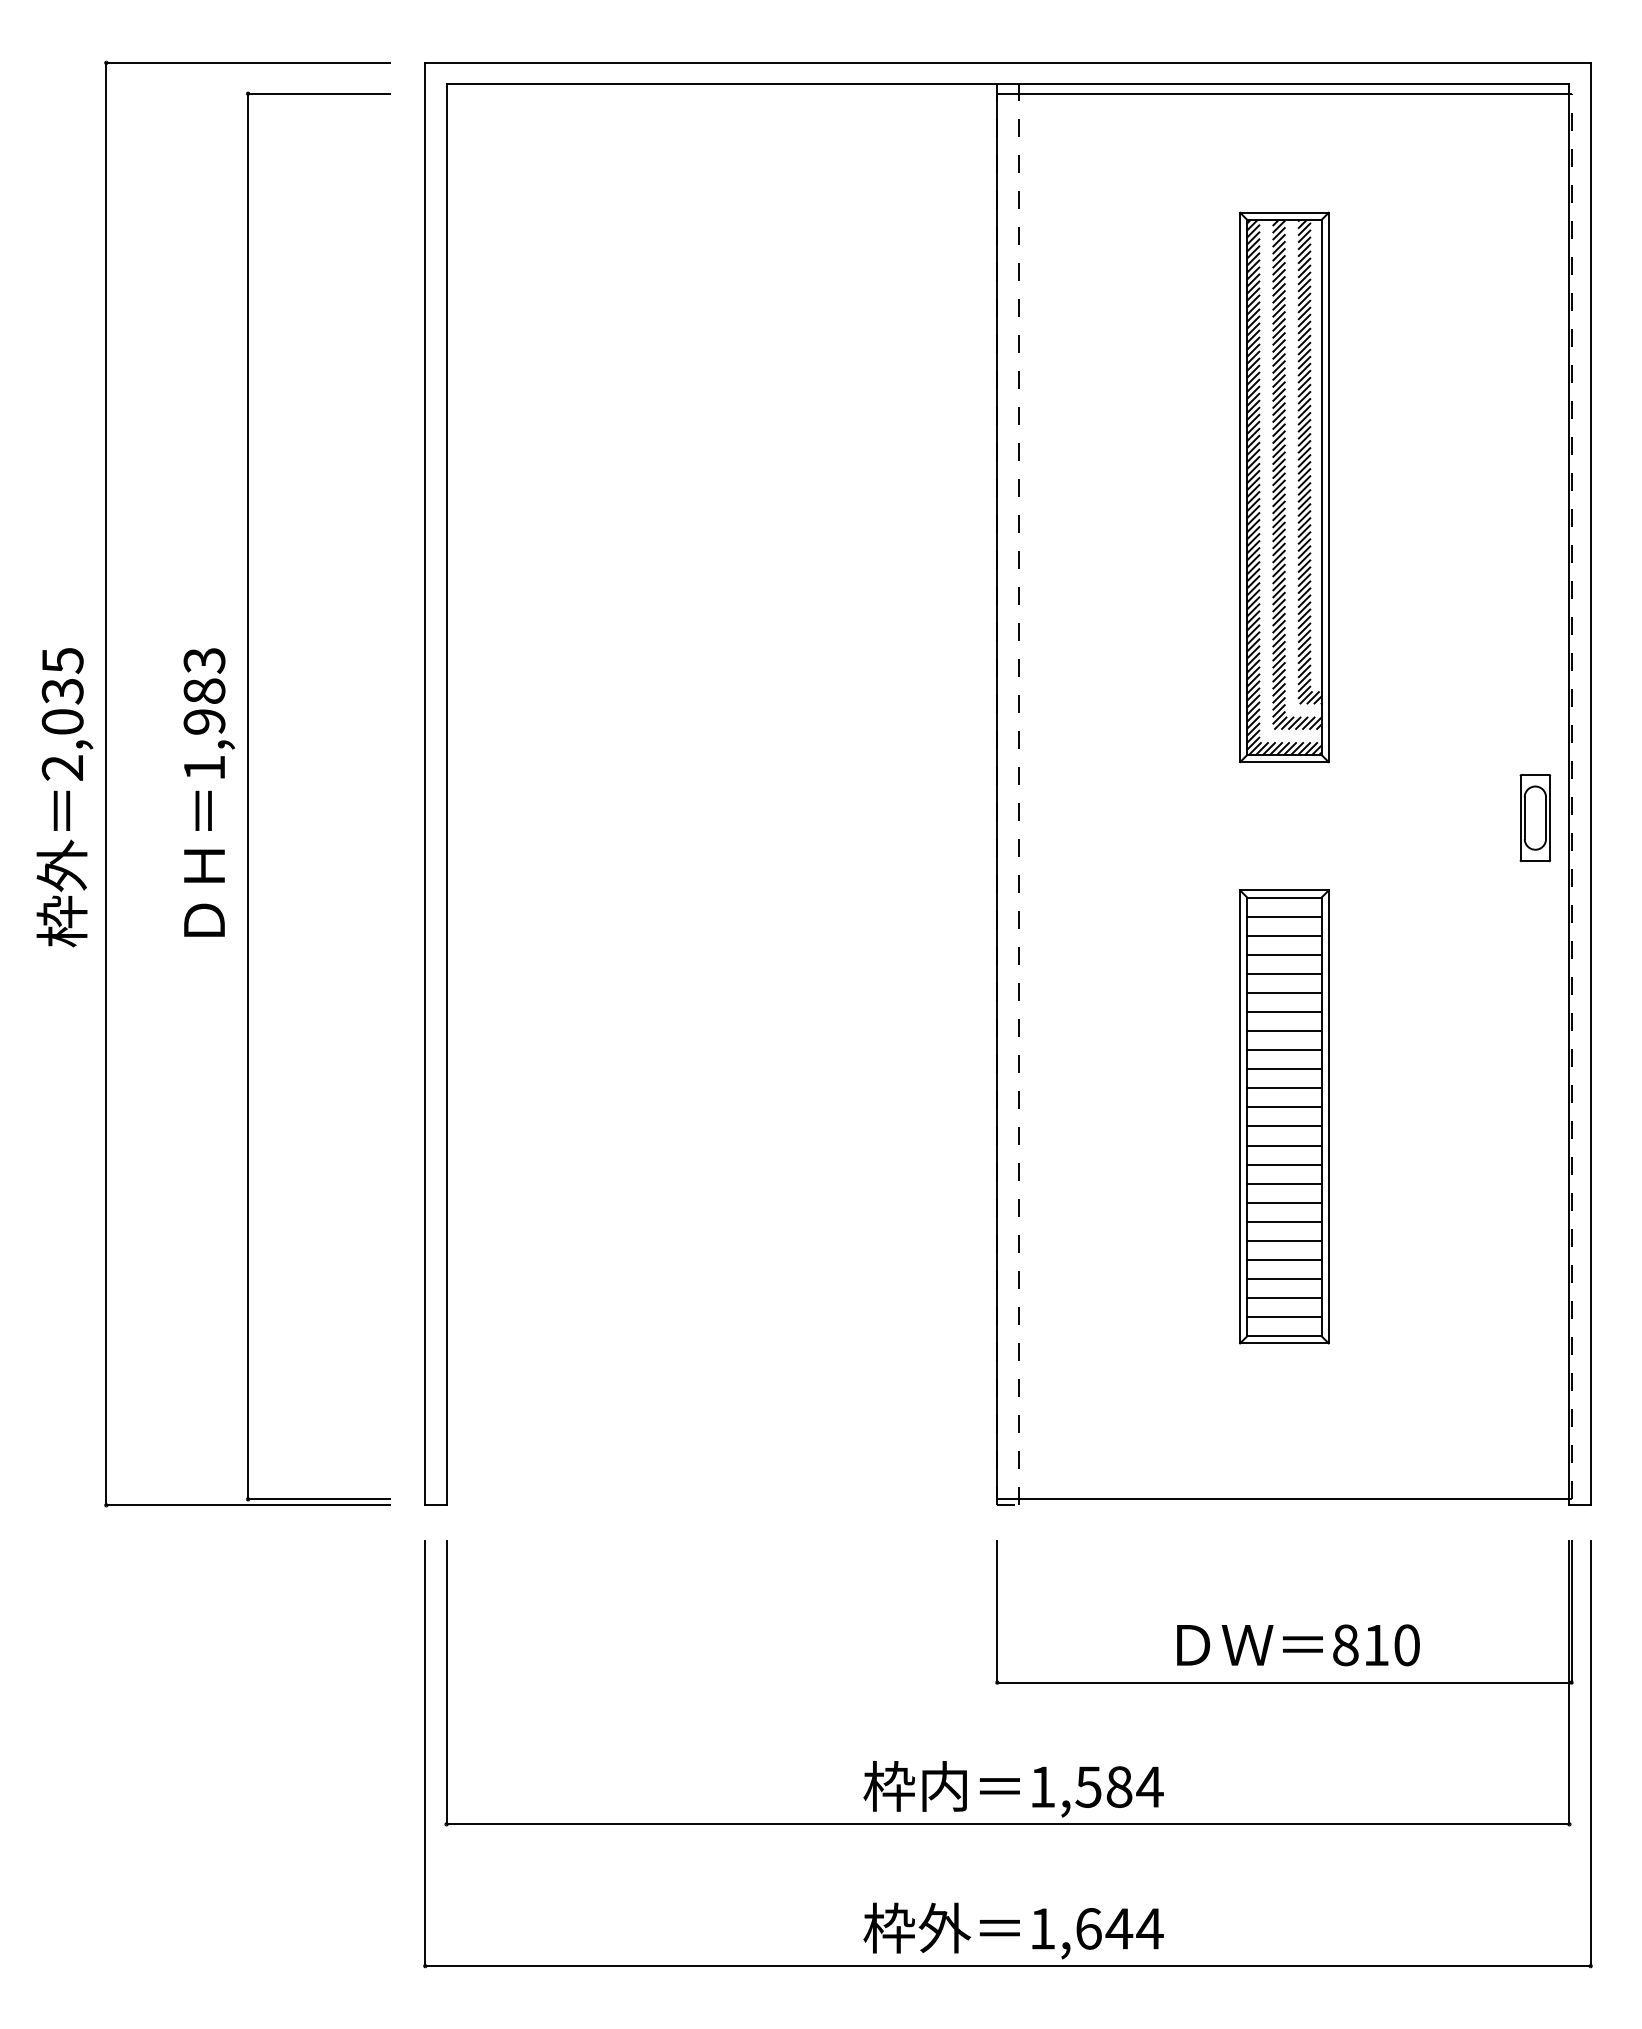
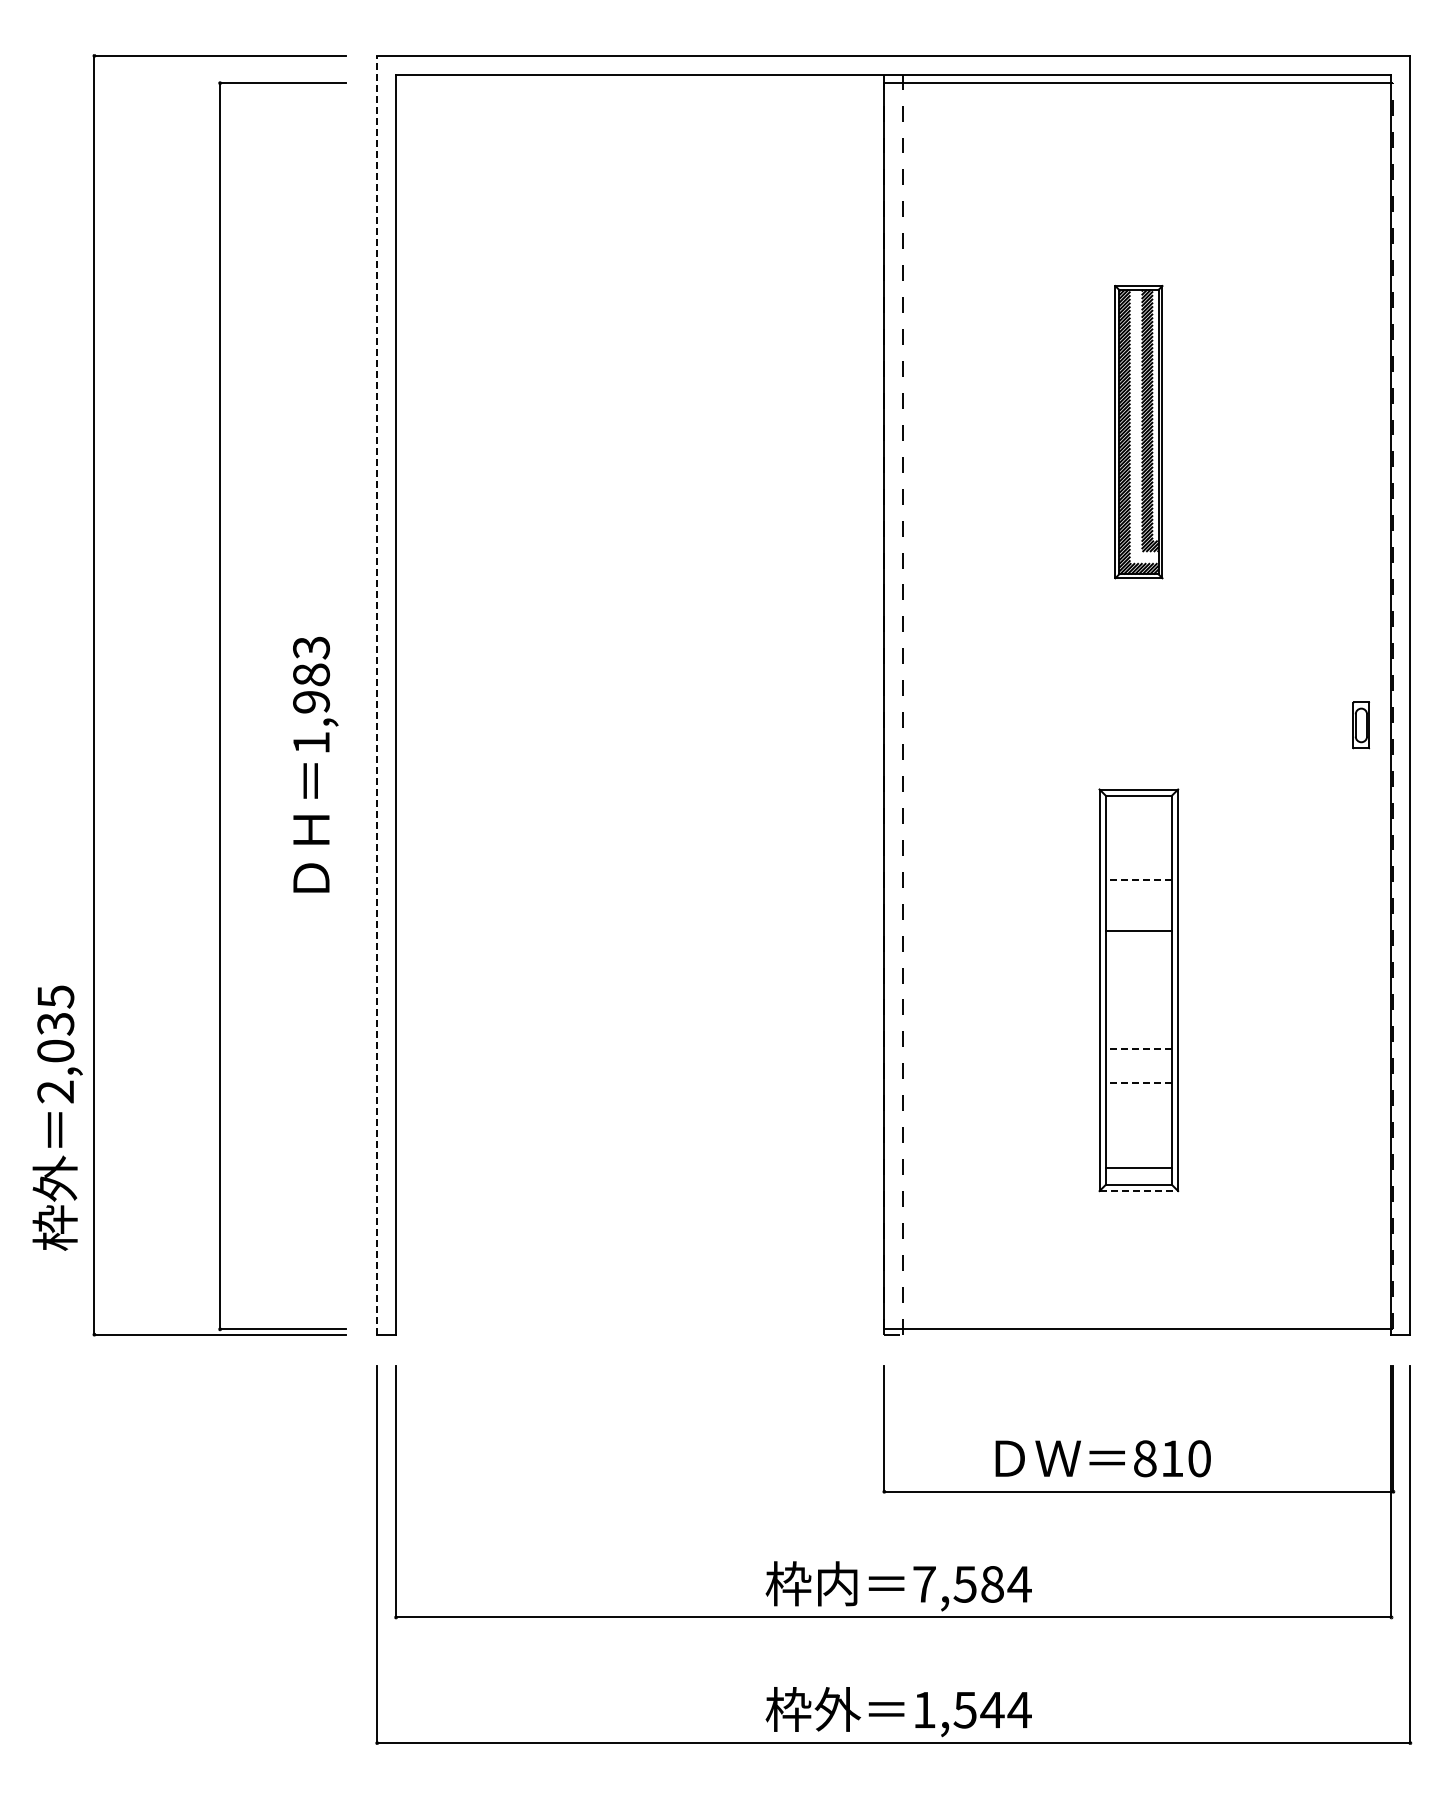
part: (1284, 486) -> (1138, 431), size x0.6
line: (425, 783) -> (377, 694), solid -> dashed
text: (209, 792) -> (315, 764), moved
text: (64, 796) -> (57, 1117), moved
part: (1535, 818) -> (1361, 725), size x0.6
line: (1284, 916) -> (1138, 812), removed
line: (1284, 935) -> (1138, 829), removed
line: (1284, 954) -> (1138, 846), removed
line: (1284, 973) -> (1138, 863), removed
line: (1284, 993) -> (1138, 880), solid -> dashed
line: (1284, 1012) -> (1138, 897), removed
line: (1284, 1031) -> (1138, 914), removed
line: (1284, 1069) -> (1138, 948), removed
line: (1284, 1087) -> (1138, 964), removed
line: (1284, 1106) -> (1138, 981), removed
line: (1284, 1126) -> (1138, 998), removed
line: (1284, 1145) -> (1138, 1015), removed
line: (1284, 1164) -> (1138, 1032), removed
line: (1284, 1183) -> (1138, 1049), solid -> dashed
line: (1284, 1202) -> (1138, 1066), removed
line: (1284, 1222) -> (1138, 1083), solid -> dashed
line: (1284, 1241) -> (1138, 1100), removed
line: (1284, 1260) -> (1138, 1117), removed
line: (1284, 1279) -> (1138, 1134), removed
line: (1284, 1297) -> (1138, 1150), removed
line: (1285, 1343) -> (1139, 1191), solid -> dashed
text: (1297, 1645) -> (1102, 1458), moved
text: (1042, 1787) -> (924, 1584), 1,584 -> 7,584
text: (1087, 1928) -> (964, 1709), 1,644 -> 1,544

